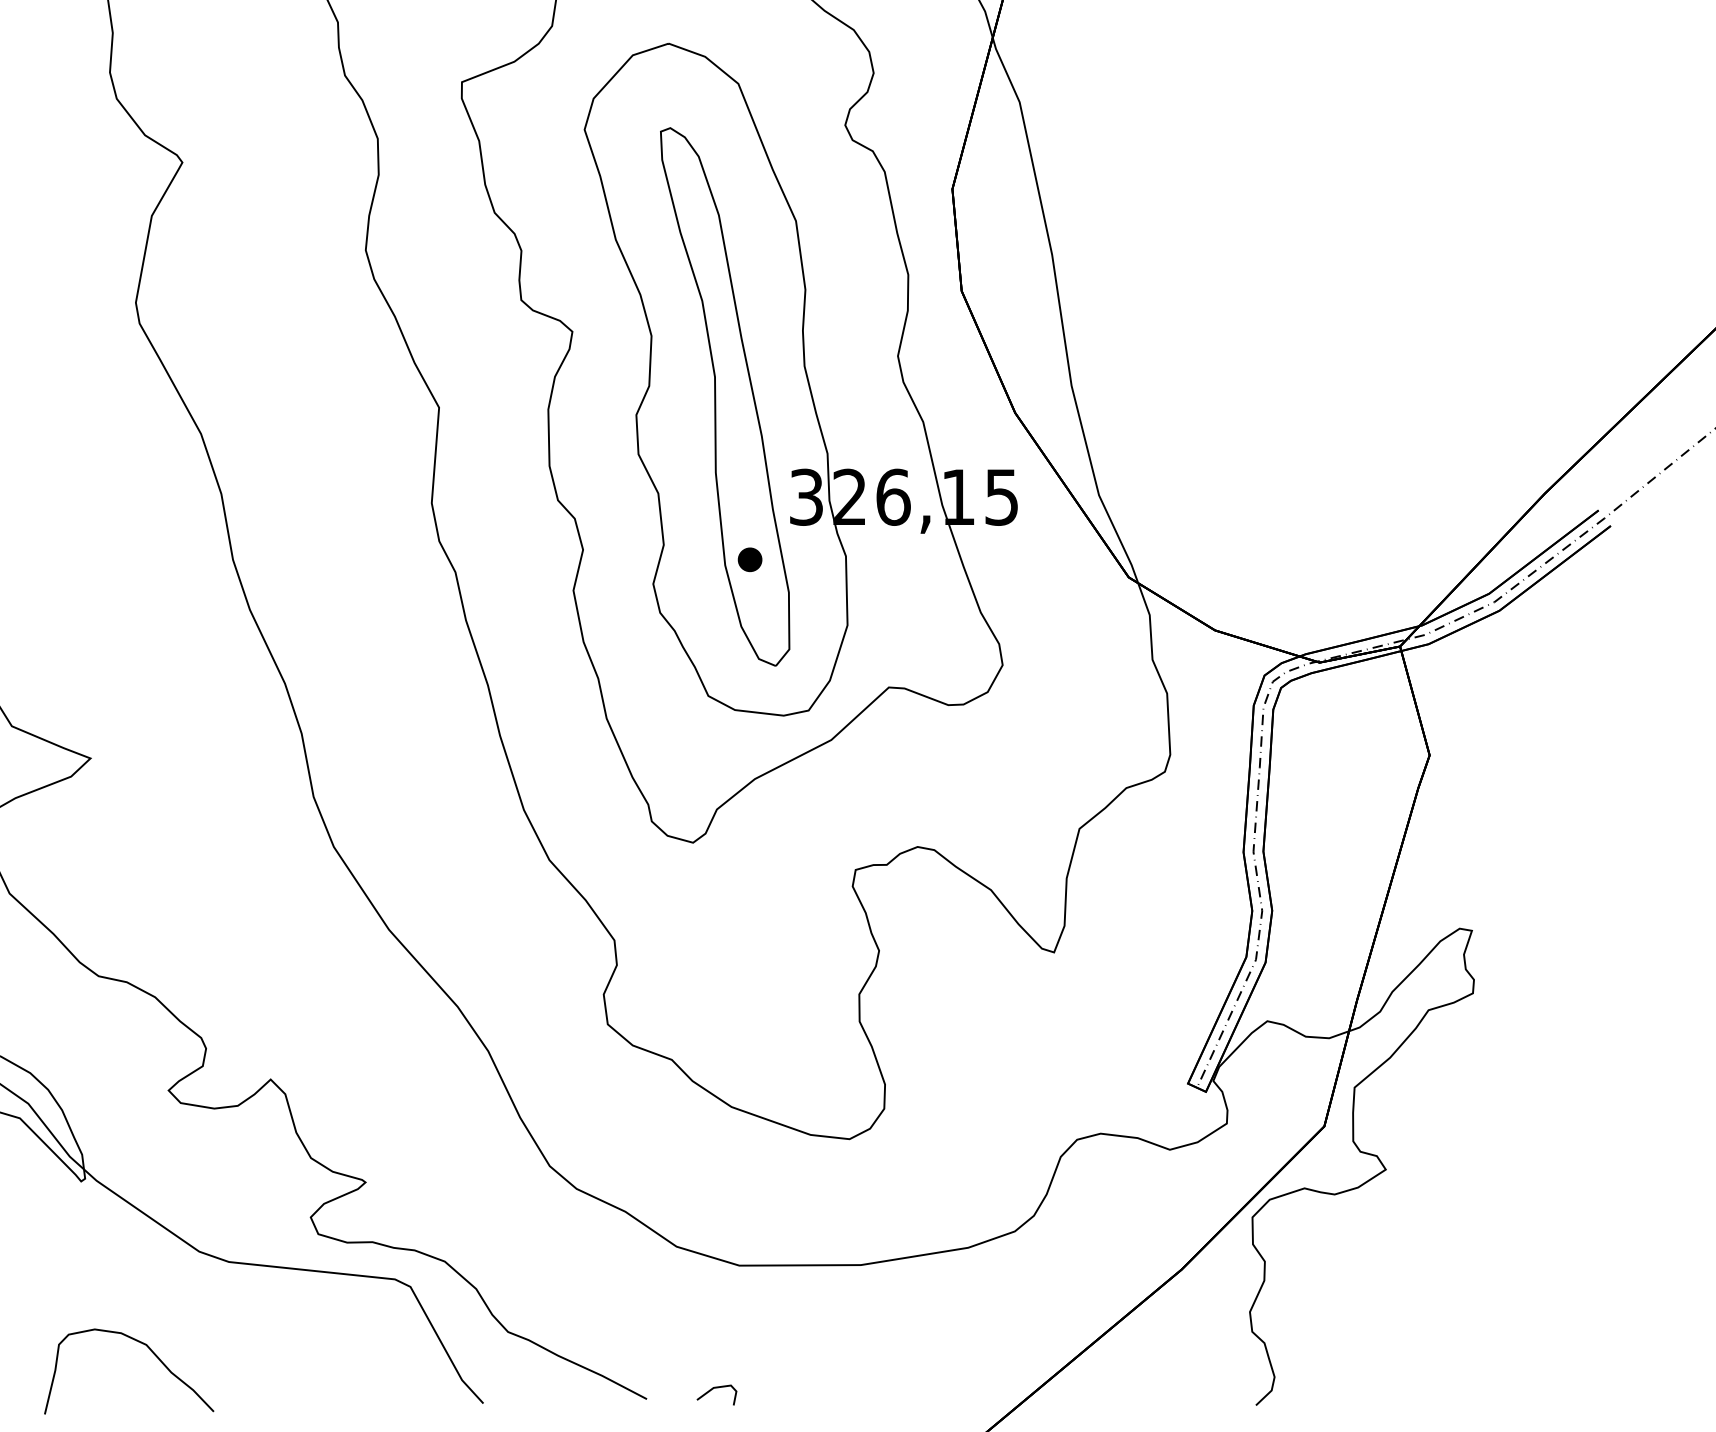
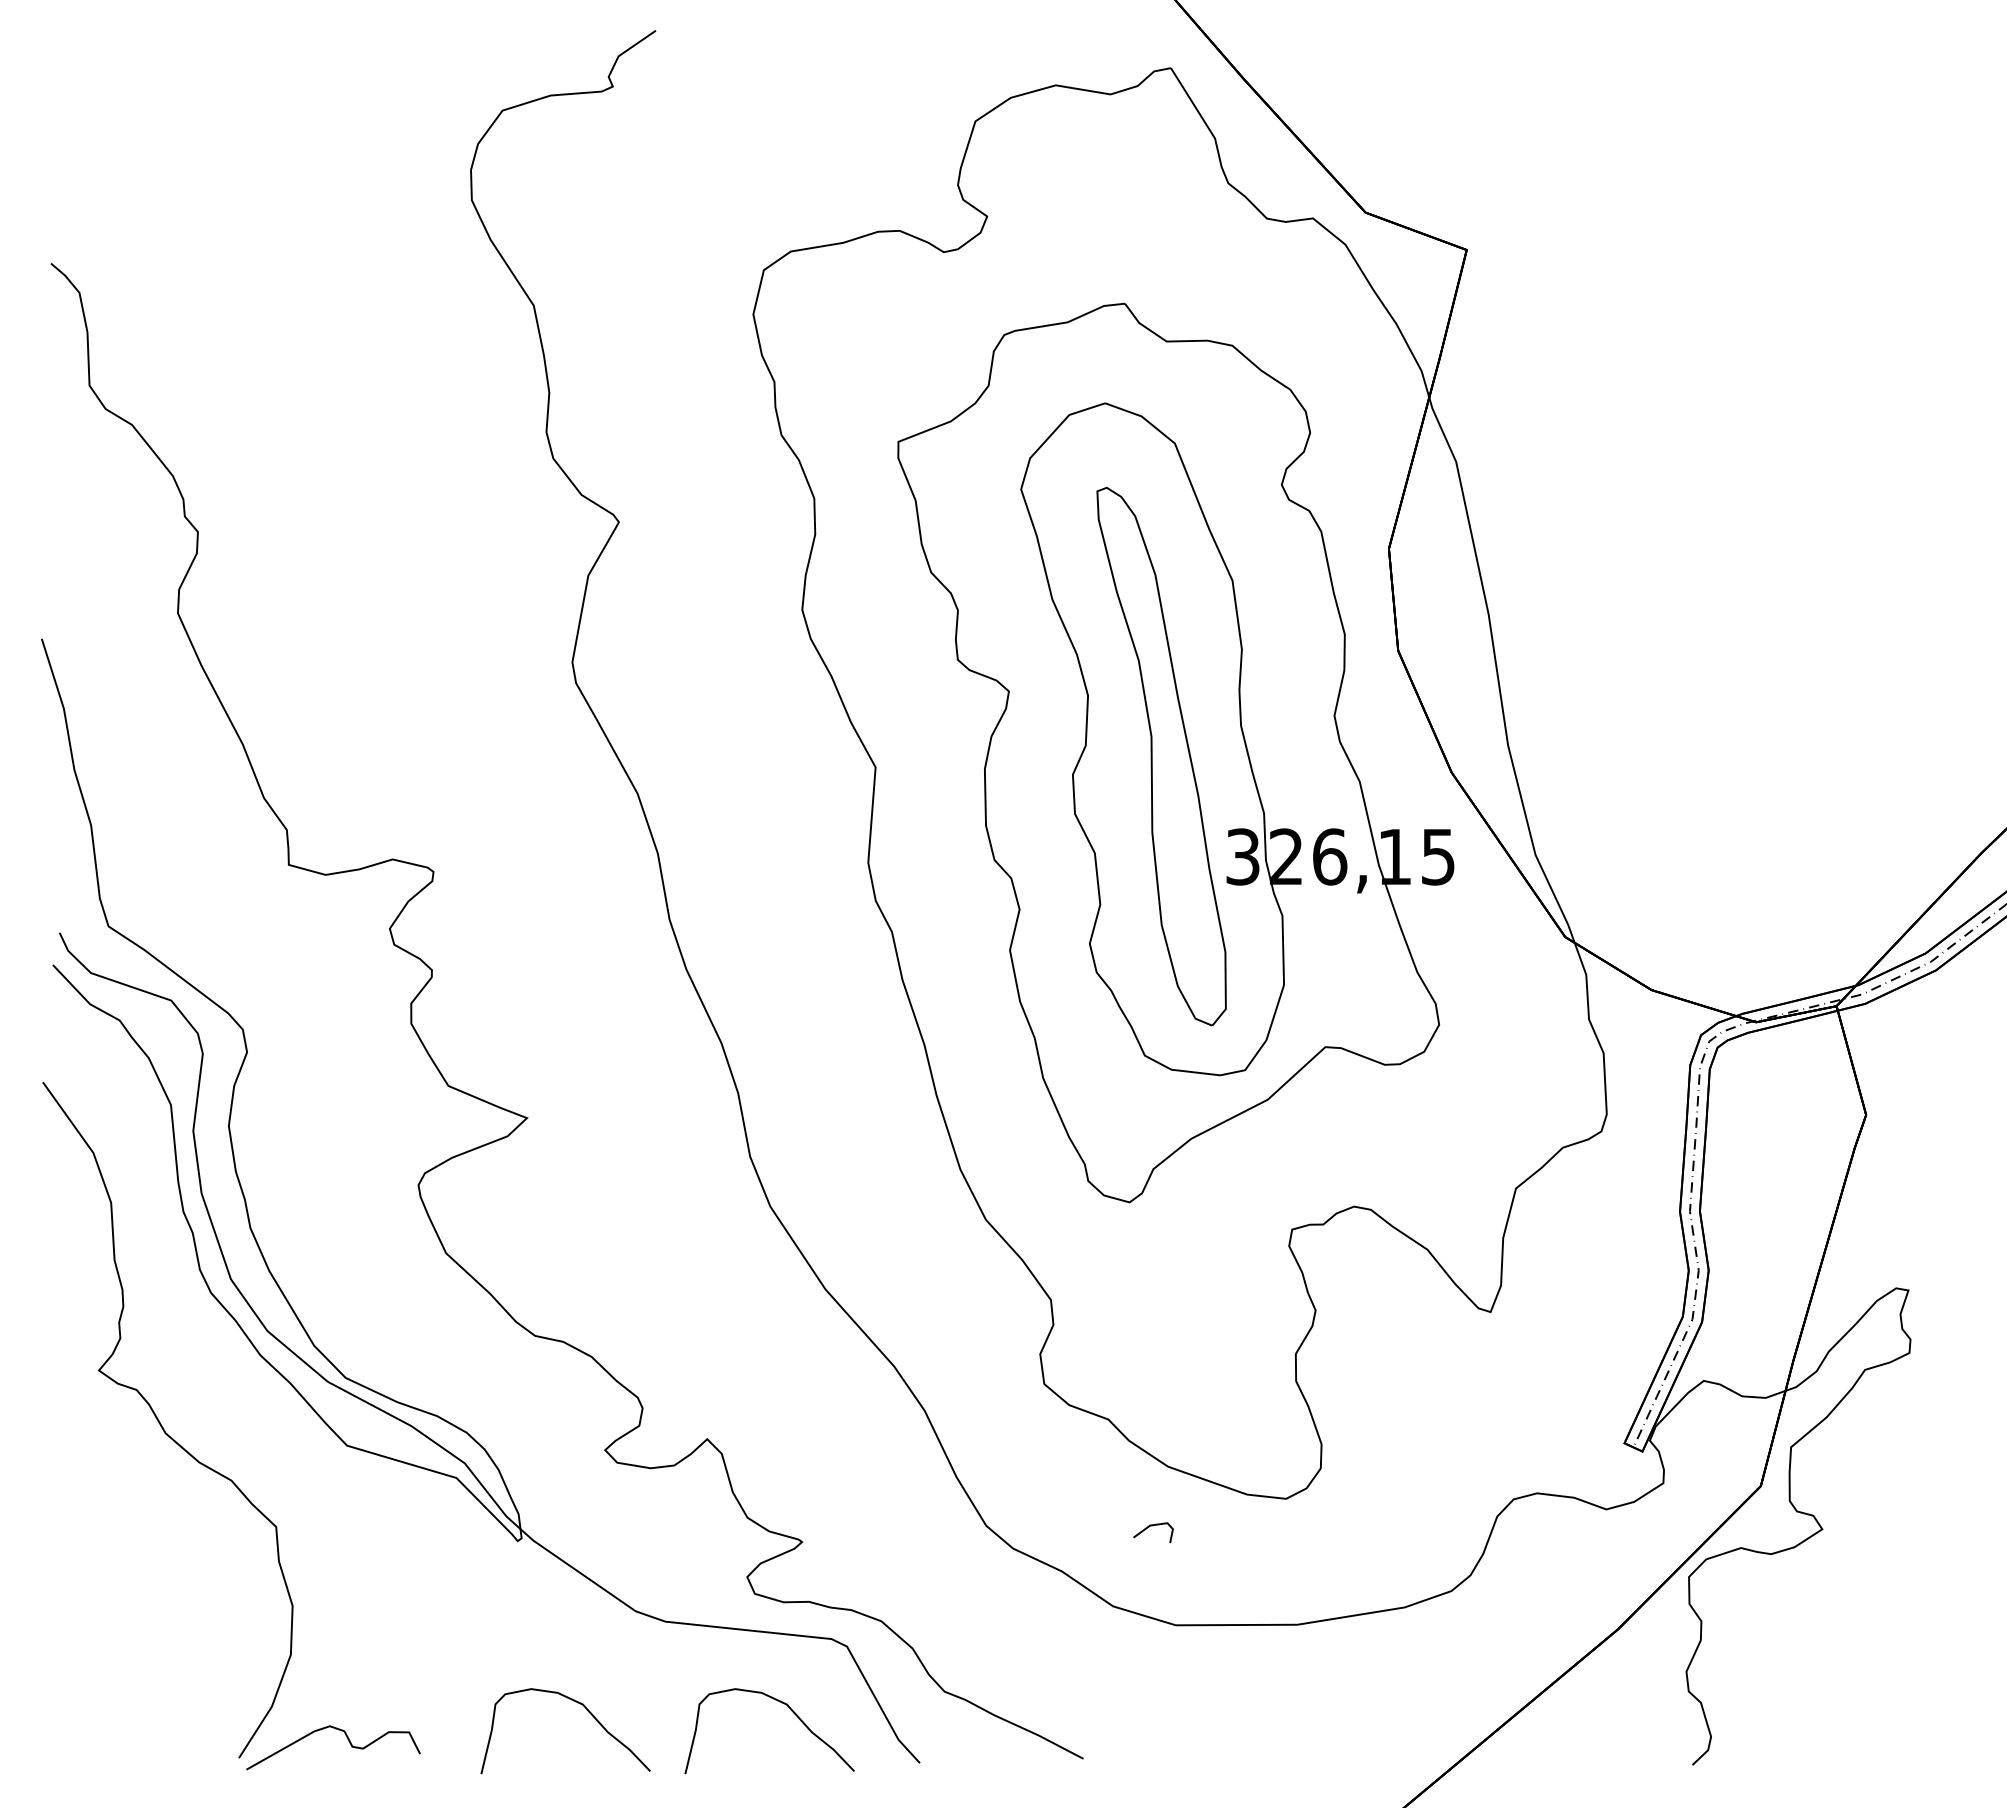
part: (750, 559) -> (1186, 919), removed
curve: (354, 1350) -> (790, 1710), added
line: (716, 1388) -> (1152, 1526), moved

